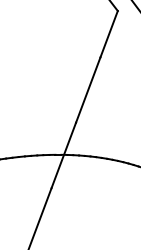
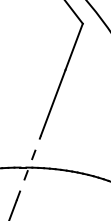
line: (63, 155) -> (28, 168), solid -> dashed

